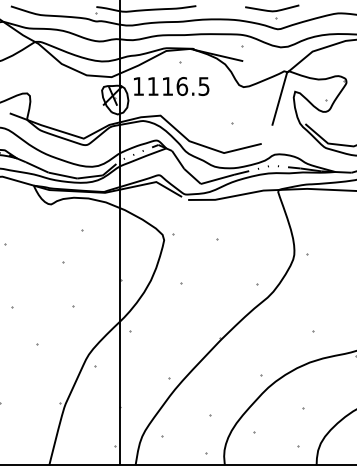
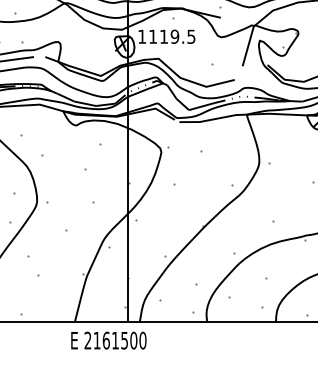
text: (181, 86) -> (174, 36), 1116.5 -> 1119.5

